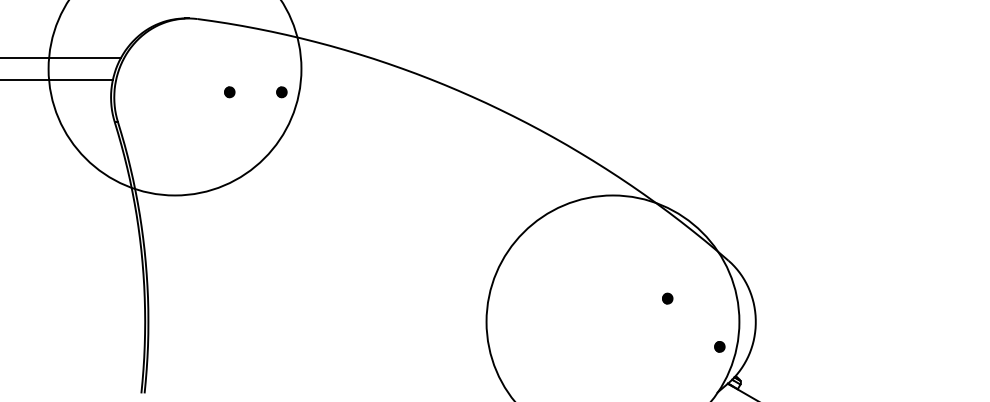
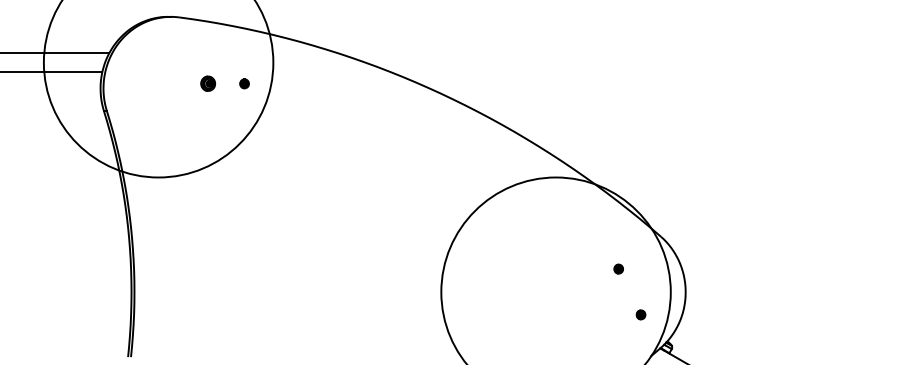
part: (229, 91) -> (208, 83), size x1.6
part: (281, 91) -> (244, 83), moved
part: (667, 297) -> (618, 268), moved
part: (719, 346) -> (640, 314), moved

